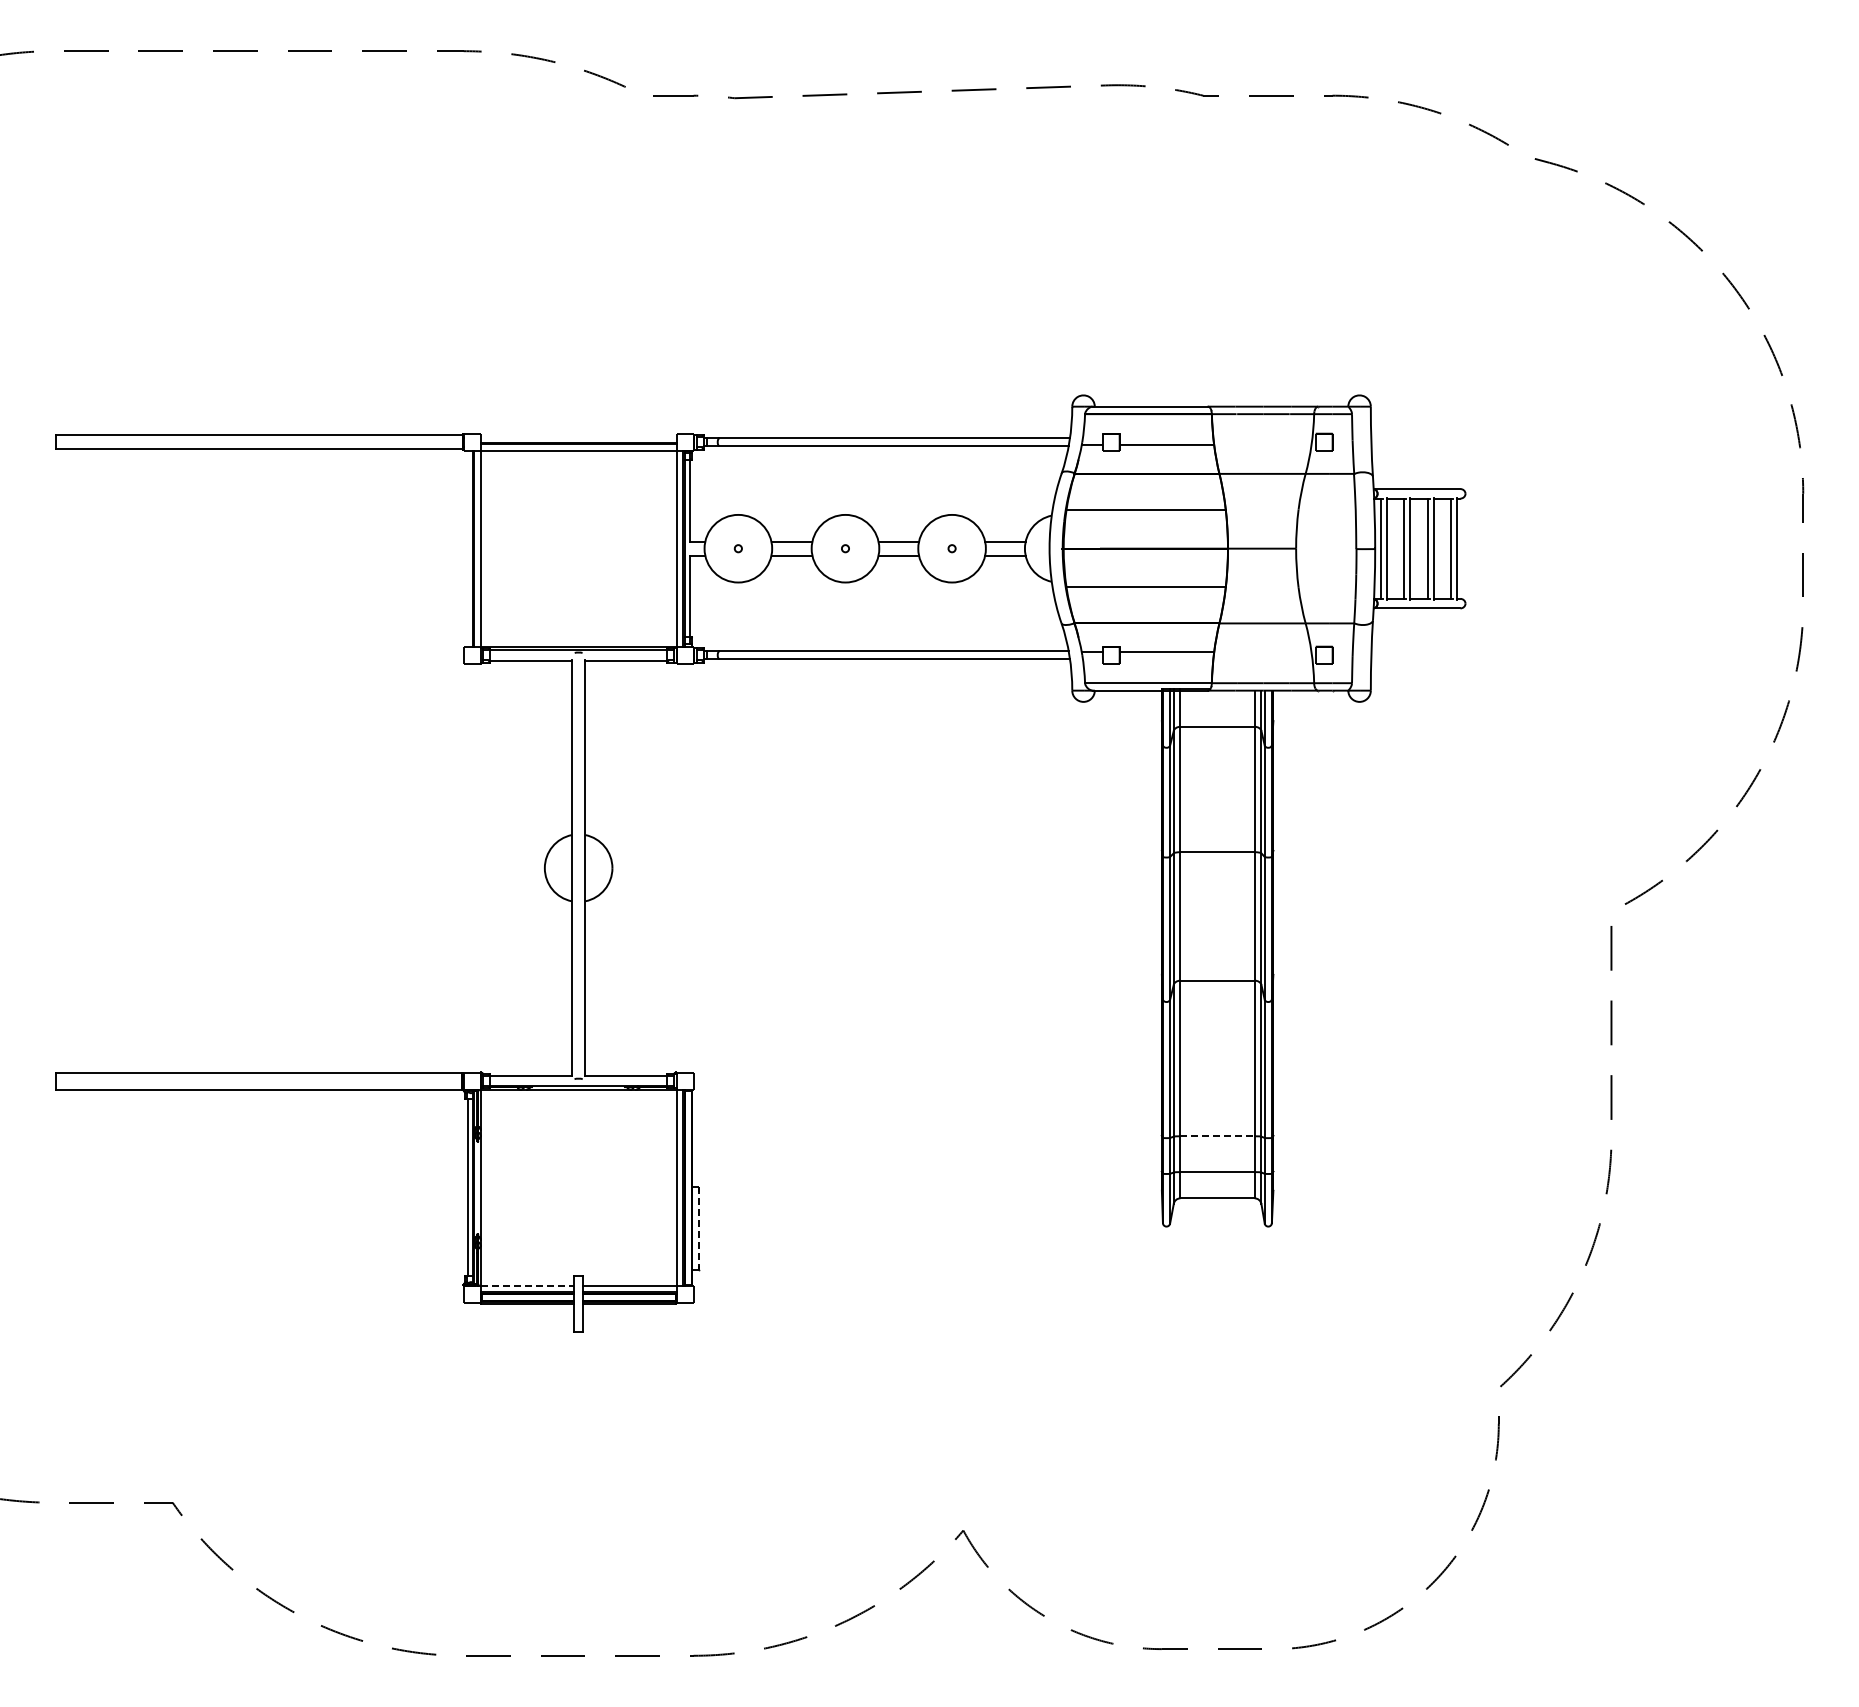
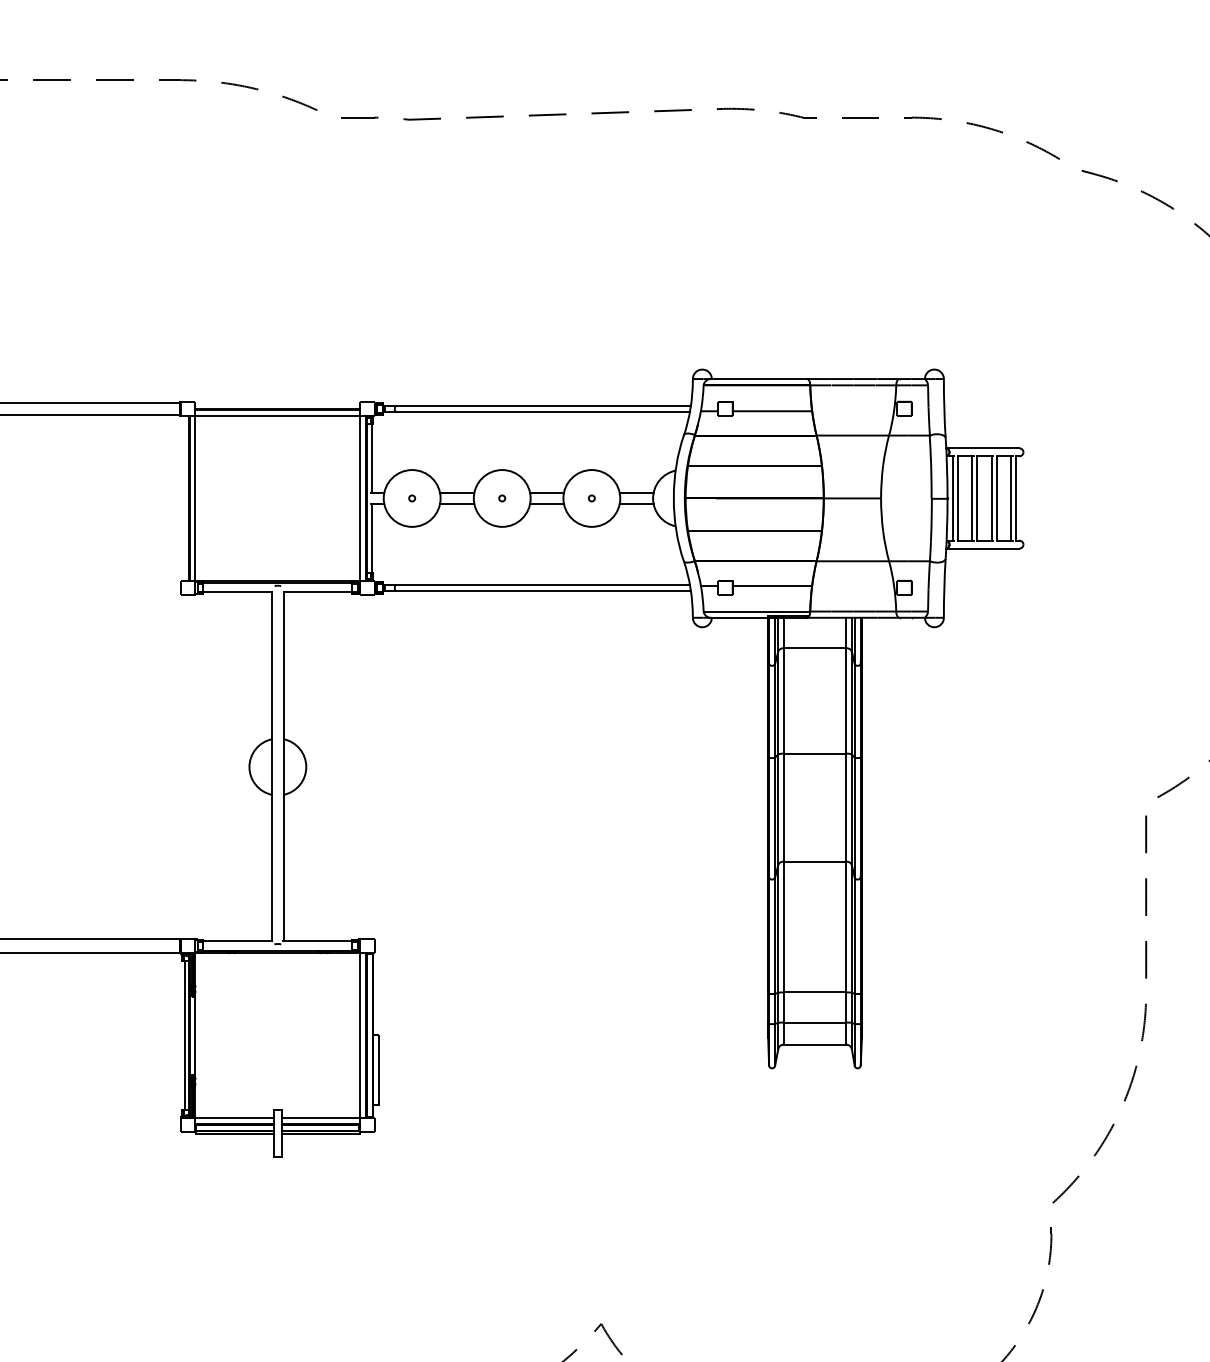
line: (1218, 1136) -> (815, 992), dashed -> solid
line: (698, 1229) -> (378, 1070), dashed -> solid
line: (527, 1285) -> (234, 1117), dashed -> solid

